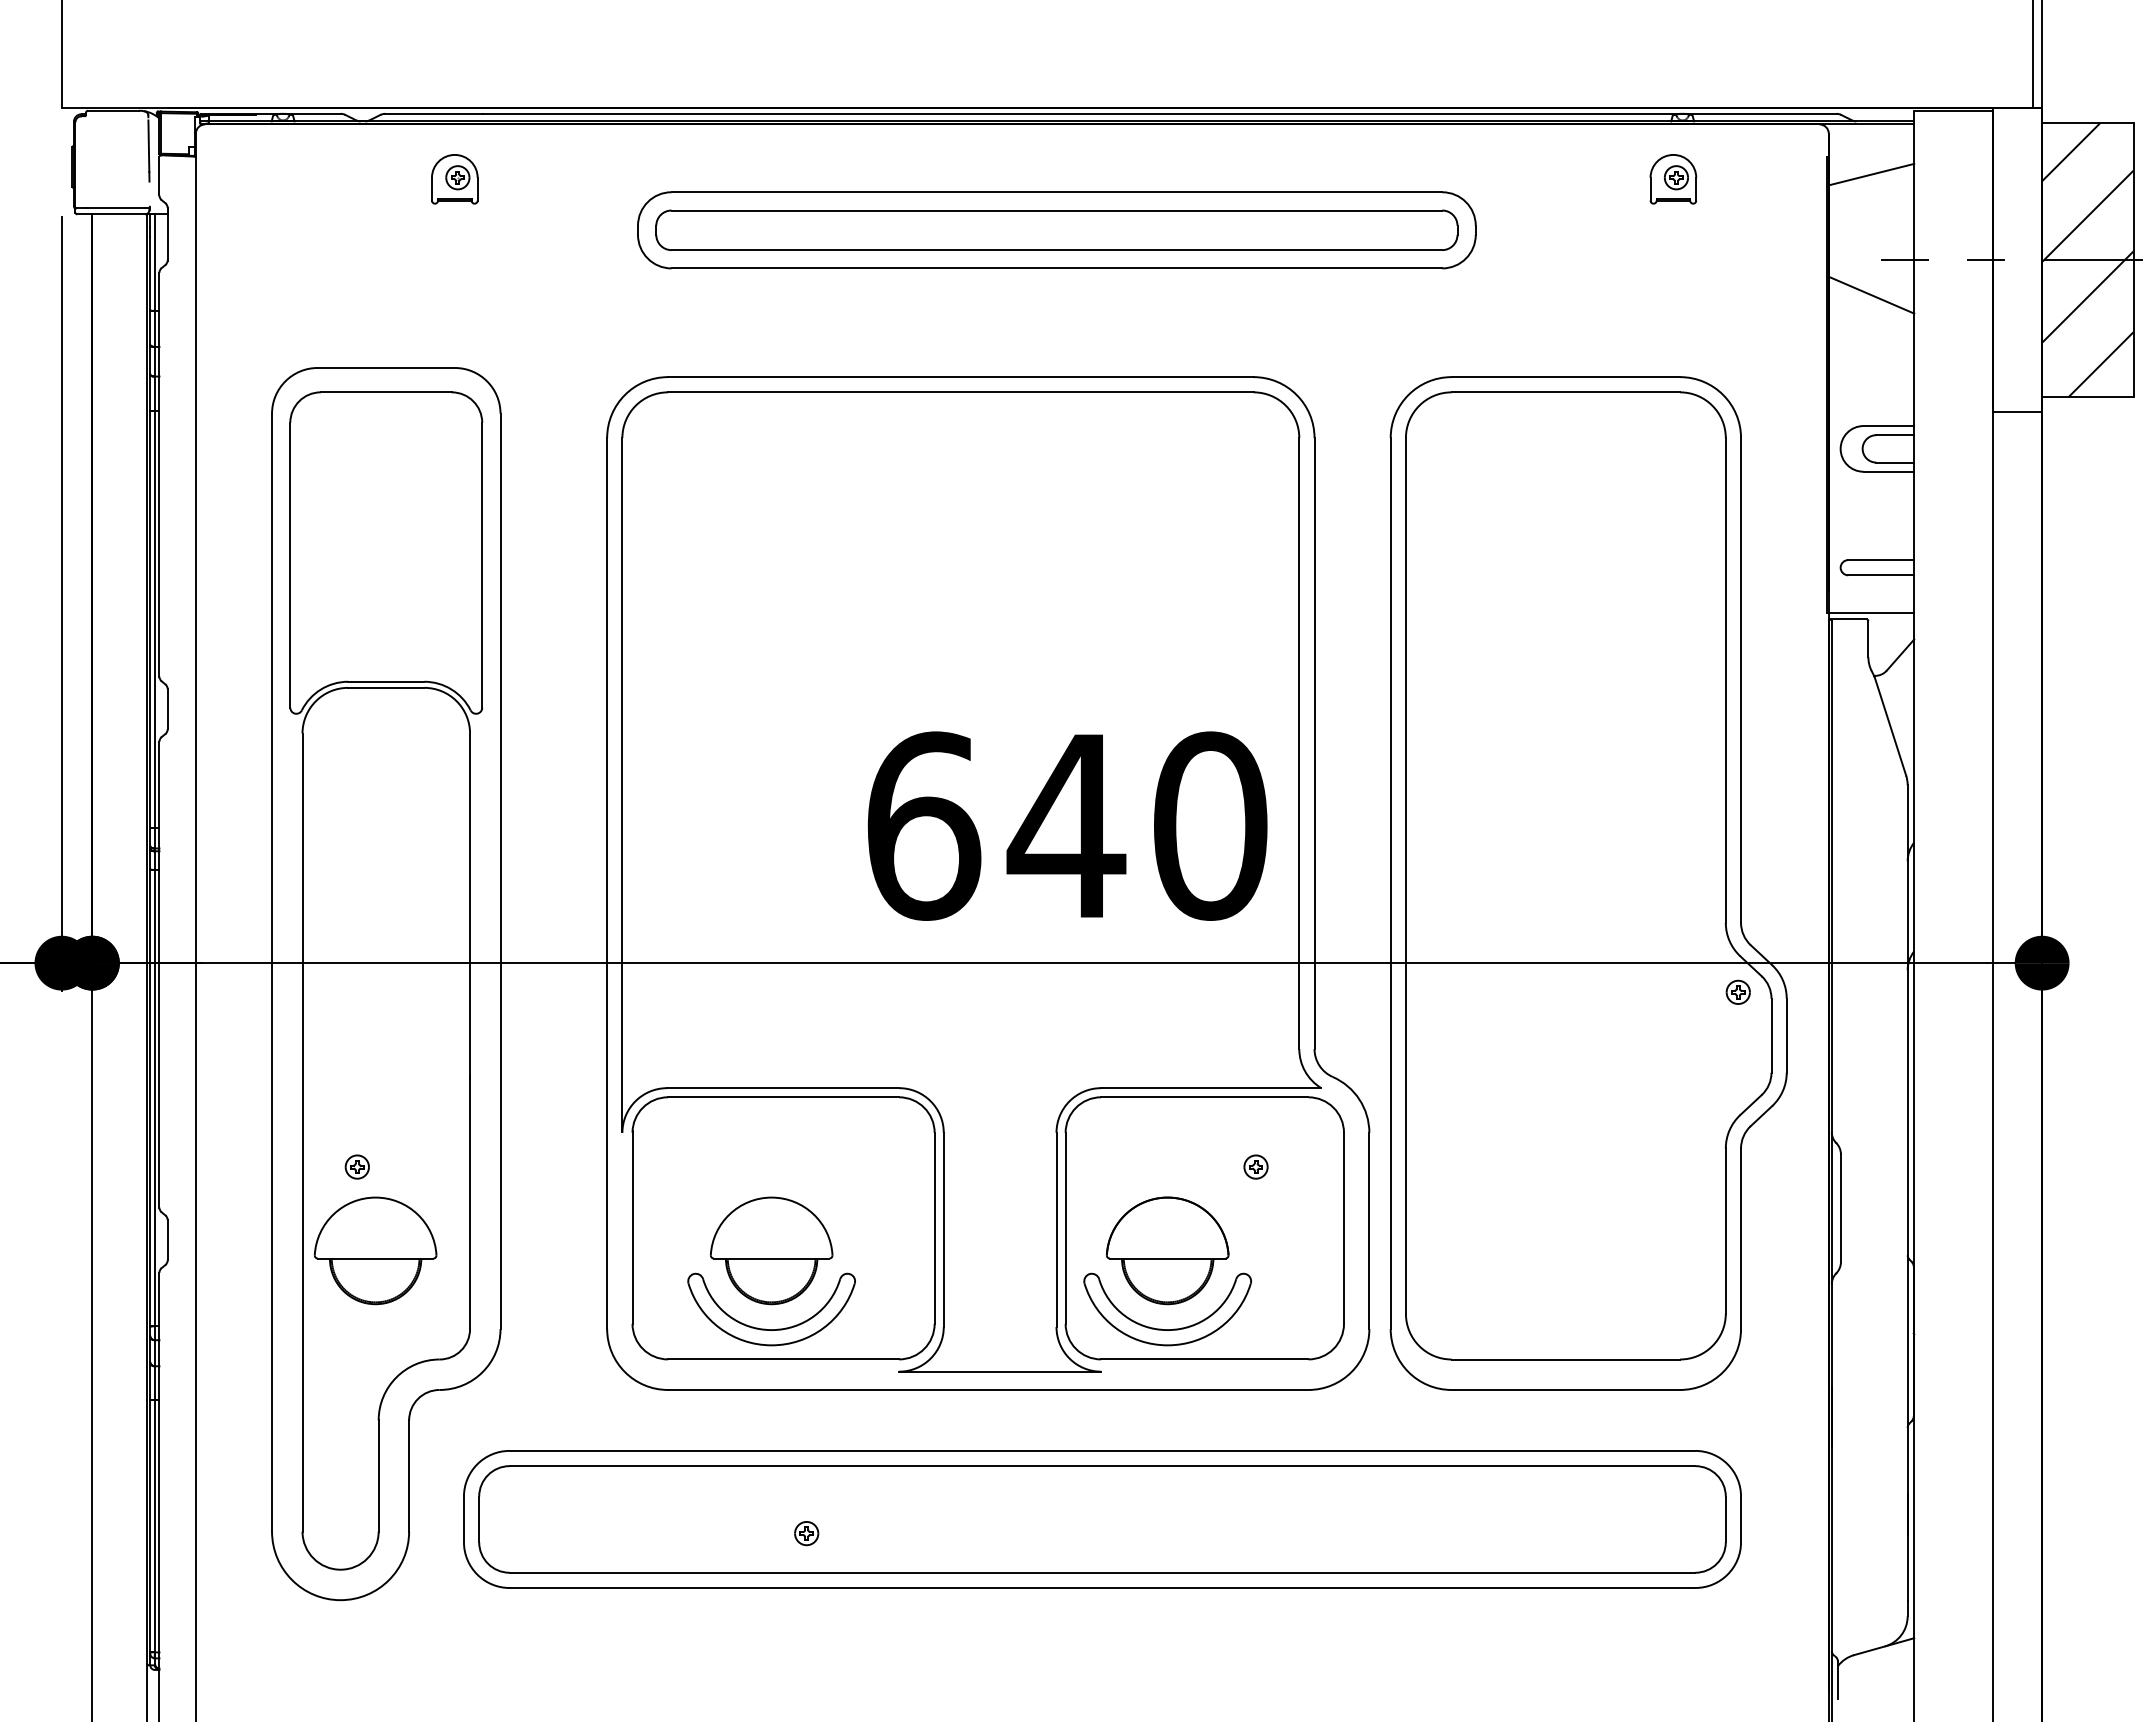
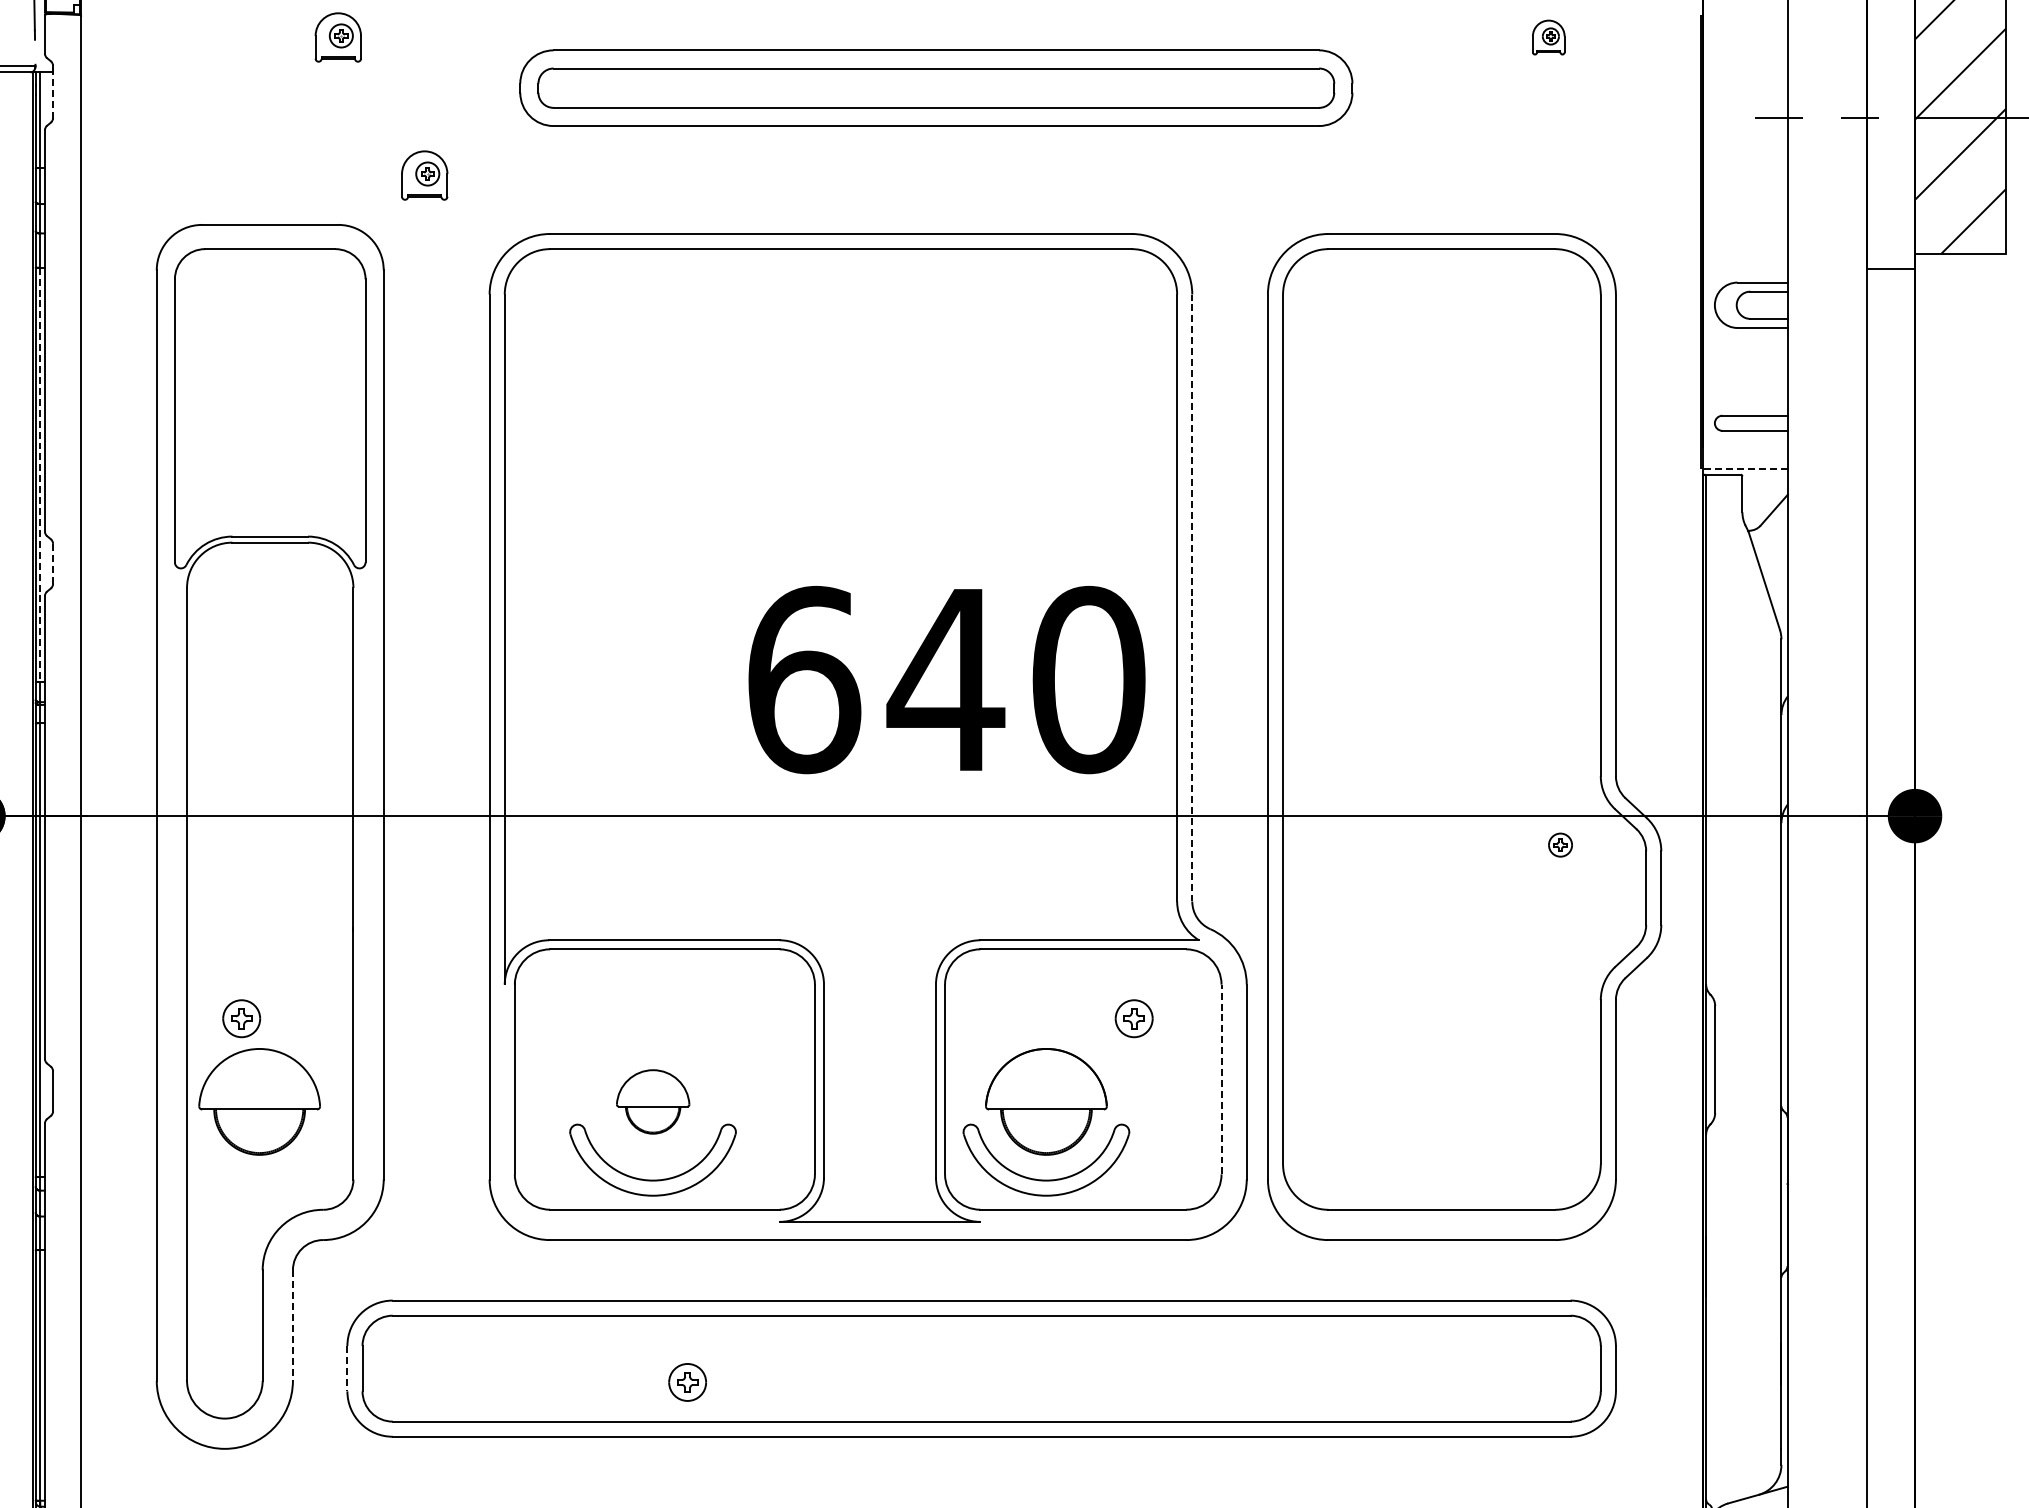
line: (1871, 174) -> (1745, 32), removed
part: (1673, 179) -> (1548, 37), size x0.7
line: (167, 234) -> (52, 92), solid -> dashed
line: (1871, 294) -> (1745, 151), removed
part: (541, 318) -> (424, 175), added
line: (1870, 613) -> (1744, 468), solid -> dashed
line: (154, 619) -> (40, 474), solid -> dashed
line: (167, 708) -> (52, 563), solid -> dashed
line: (1314, 743) -> (1192, 597), solid -> dashed
part: (1737, 991) -> (1559, 844), moved
part: (356, 1166) -> (240, 1018), size x1.6
part: (1255, 1166) -> (1133, 1018), size x1.6
line: (1343, 1228) -> (1221, 1079), solid -> dashed
part: (771, 1250) -> (652, 1101), size x0.6
line: (409, 1476) -> (293, 1326), solid -> dashed
line: (463, 1519) -> (346, 1368), solid -> dashed
part: (806, 1533) -> (687, 1382), size x1.6

